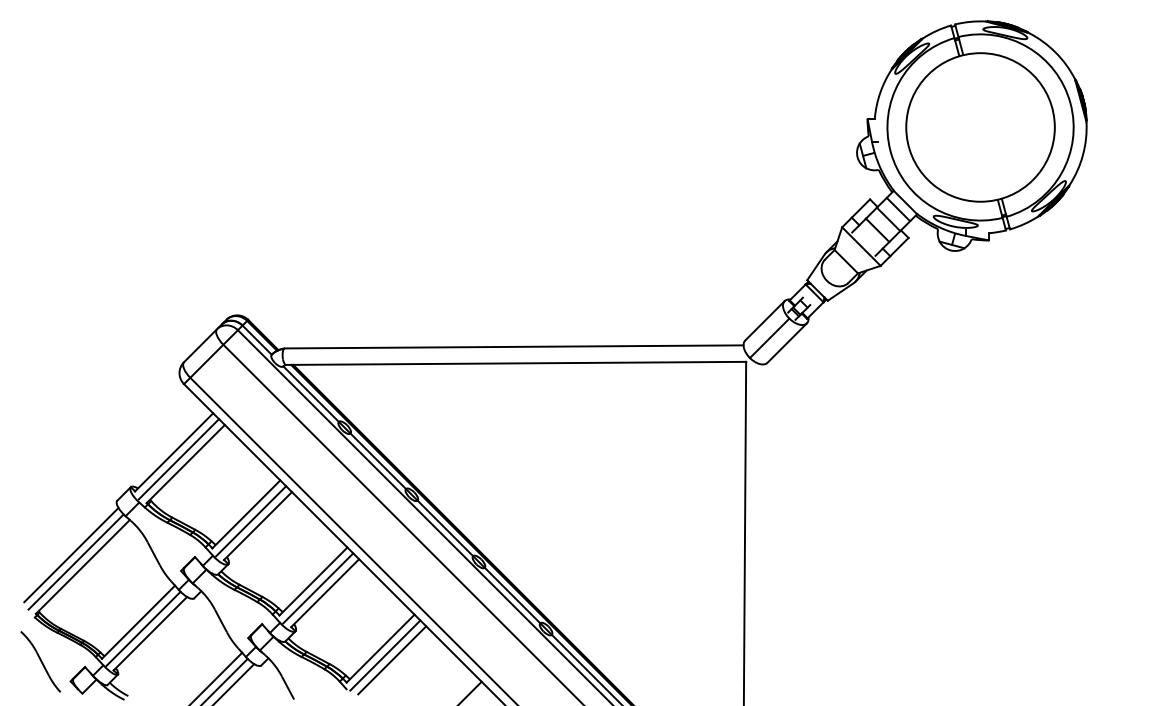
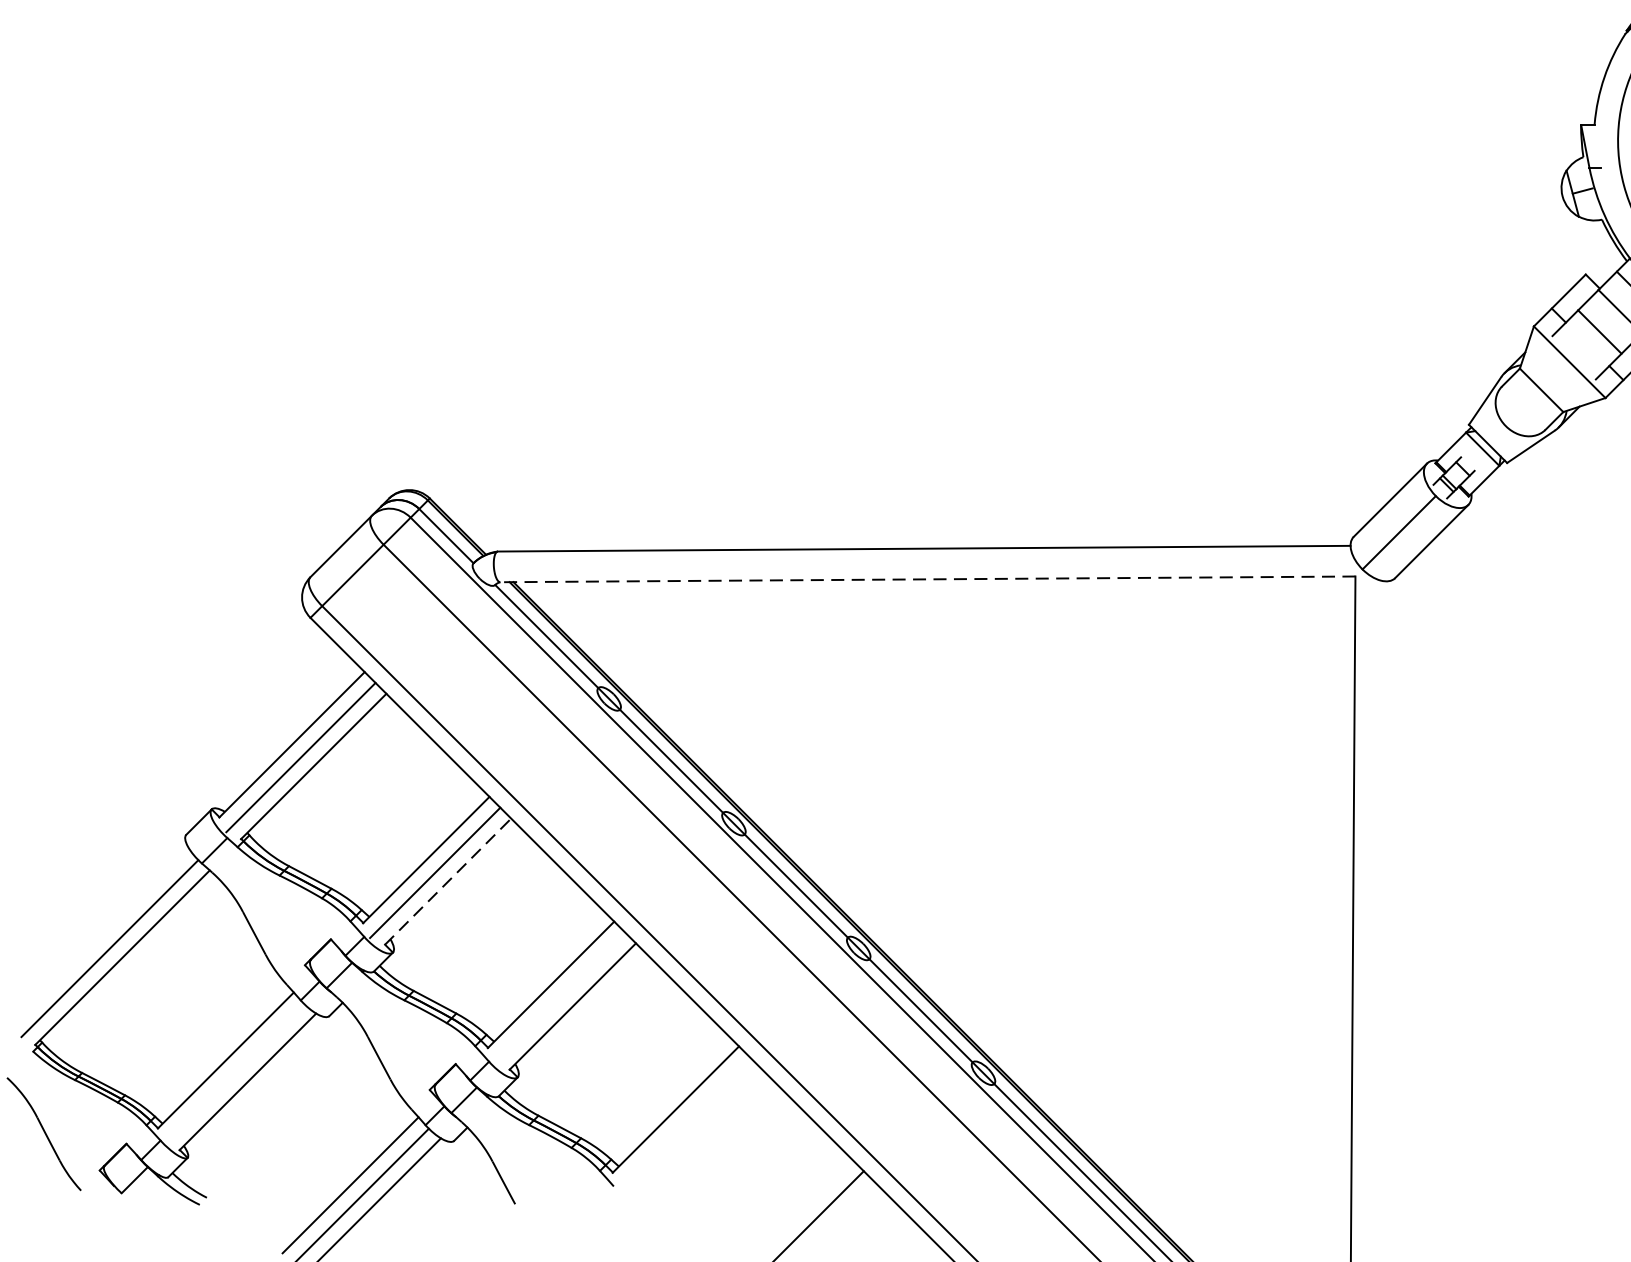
line: (515, 363) -> (926, 579), solid -> dashed
line: (258, 525) -> (448, 880), solid -> dashed
line: (71, 554) -> (101, 934), removed
line: (318, 588) -> (560, 997), removed
line: (143, 628) -> (235, 1072), removed
line: (385, 655) -> (685, 1122), removed
line: (392, 660) -> (698, 1131), removed

